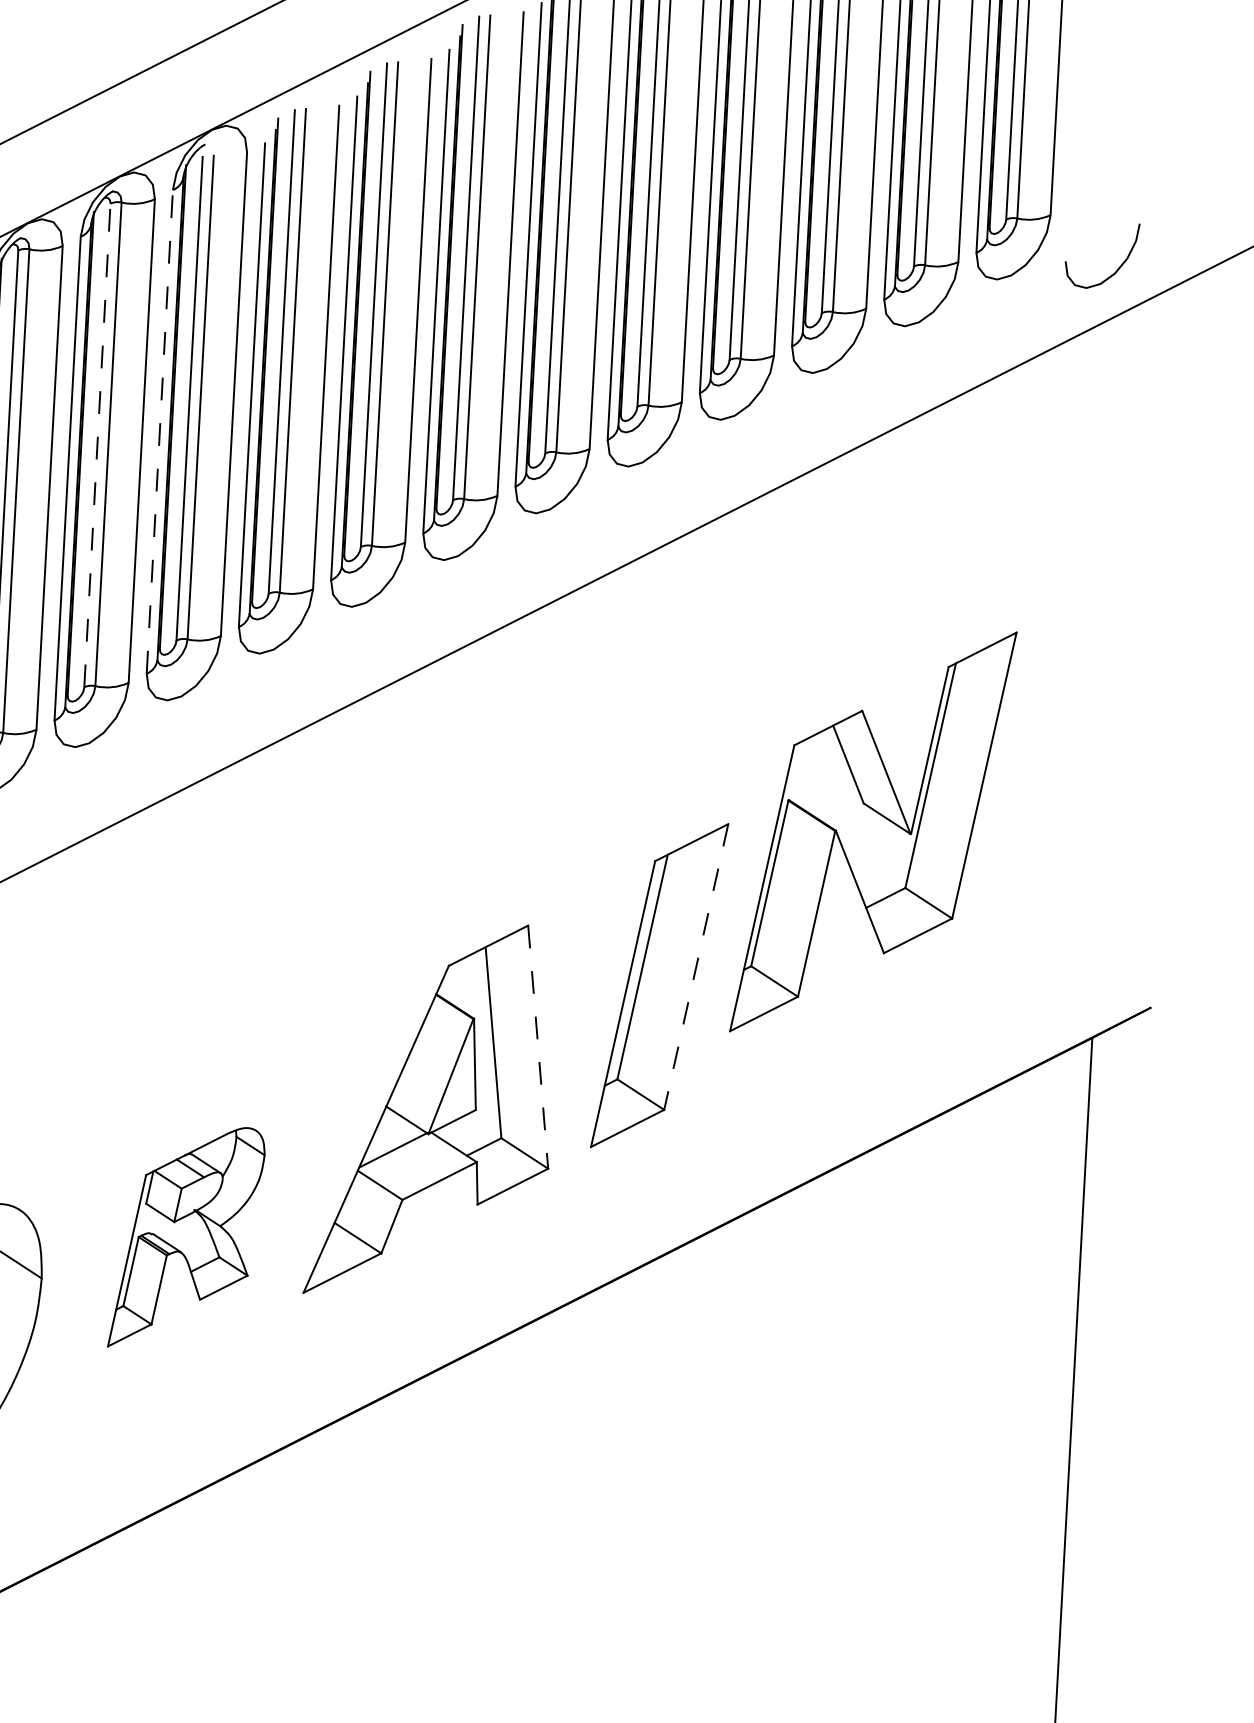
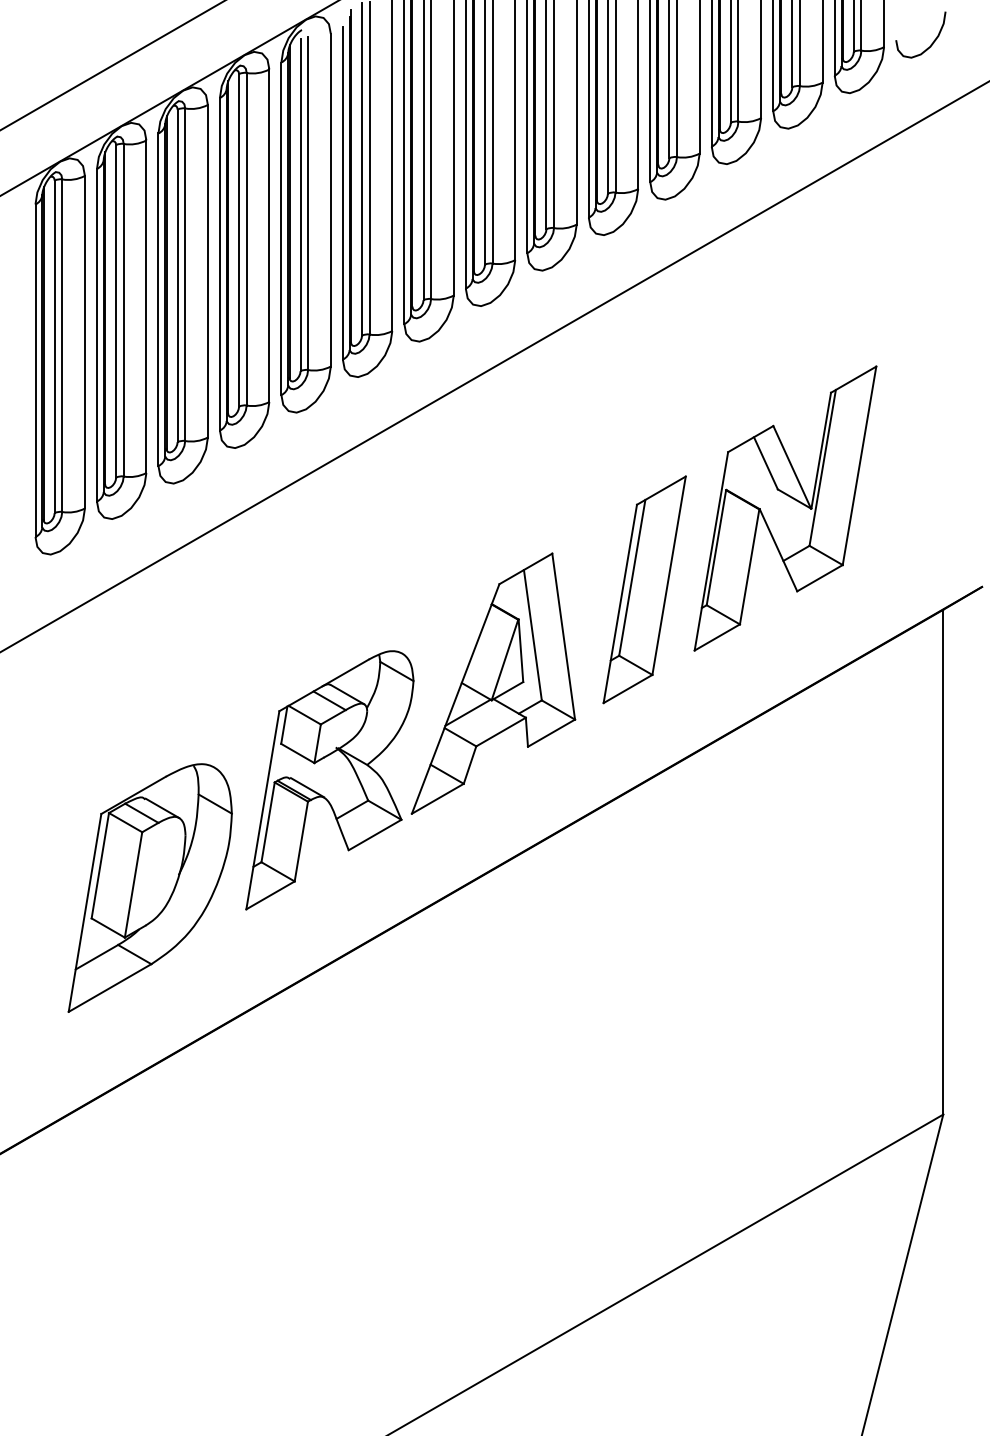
curve: (1115, 270) -> (930, 44), moved
line: (159, 431) -> (281, 228), dashed -> solid
line: (98, 444) -> (239, 239), dashed -> solid
part: (873, 831) -> (785, 508), moved
line: (696, 966) -> (669, 575), dashed -> solid
line: (537, 1046) -> (563, 636), dashed -> solid
part: (186, 1237) -> (329, 780), size x1.67

